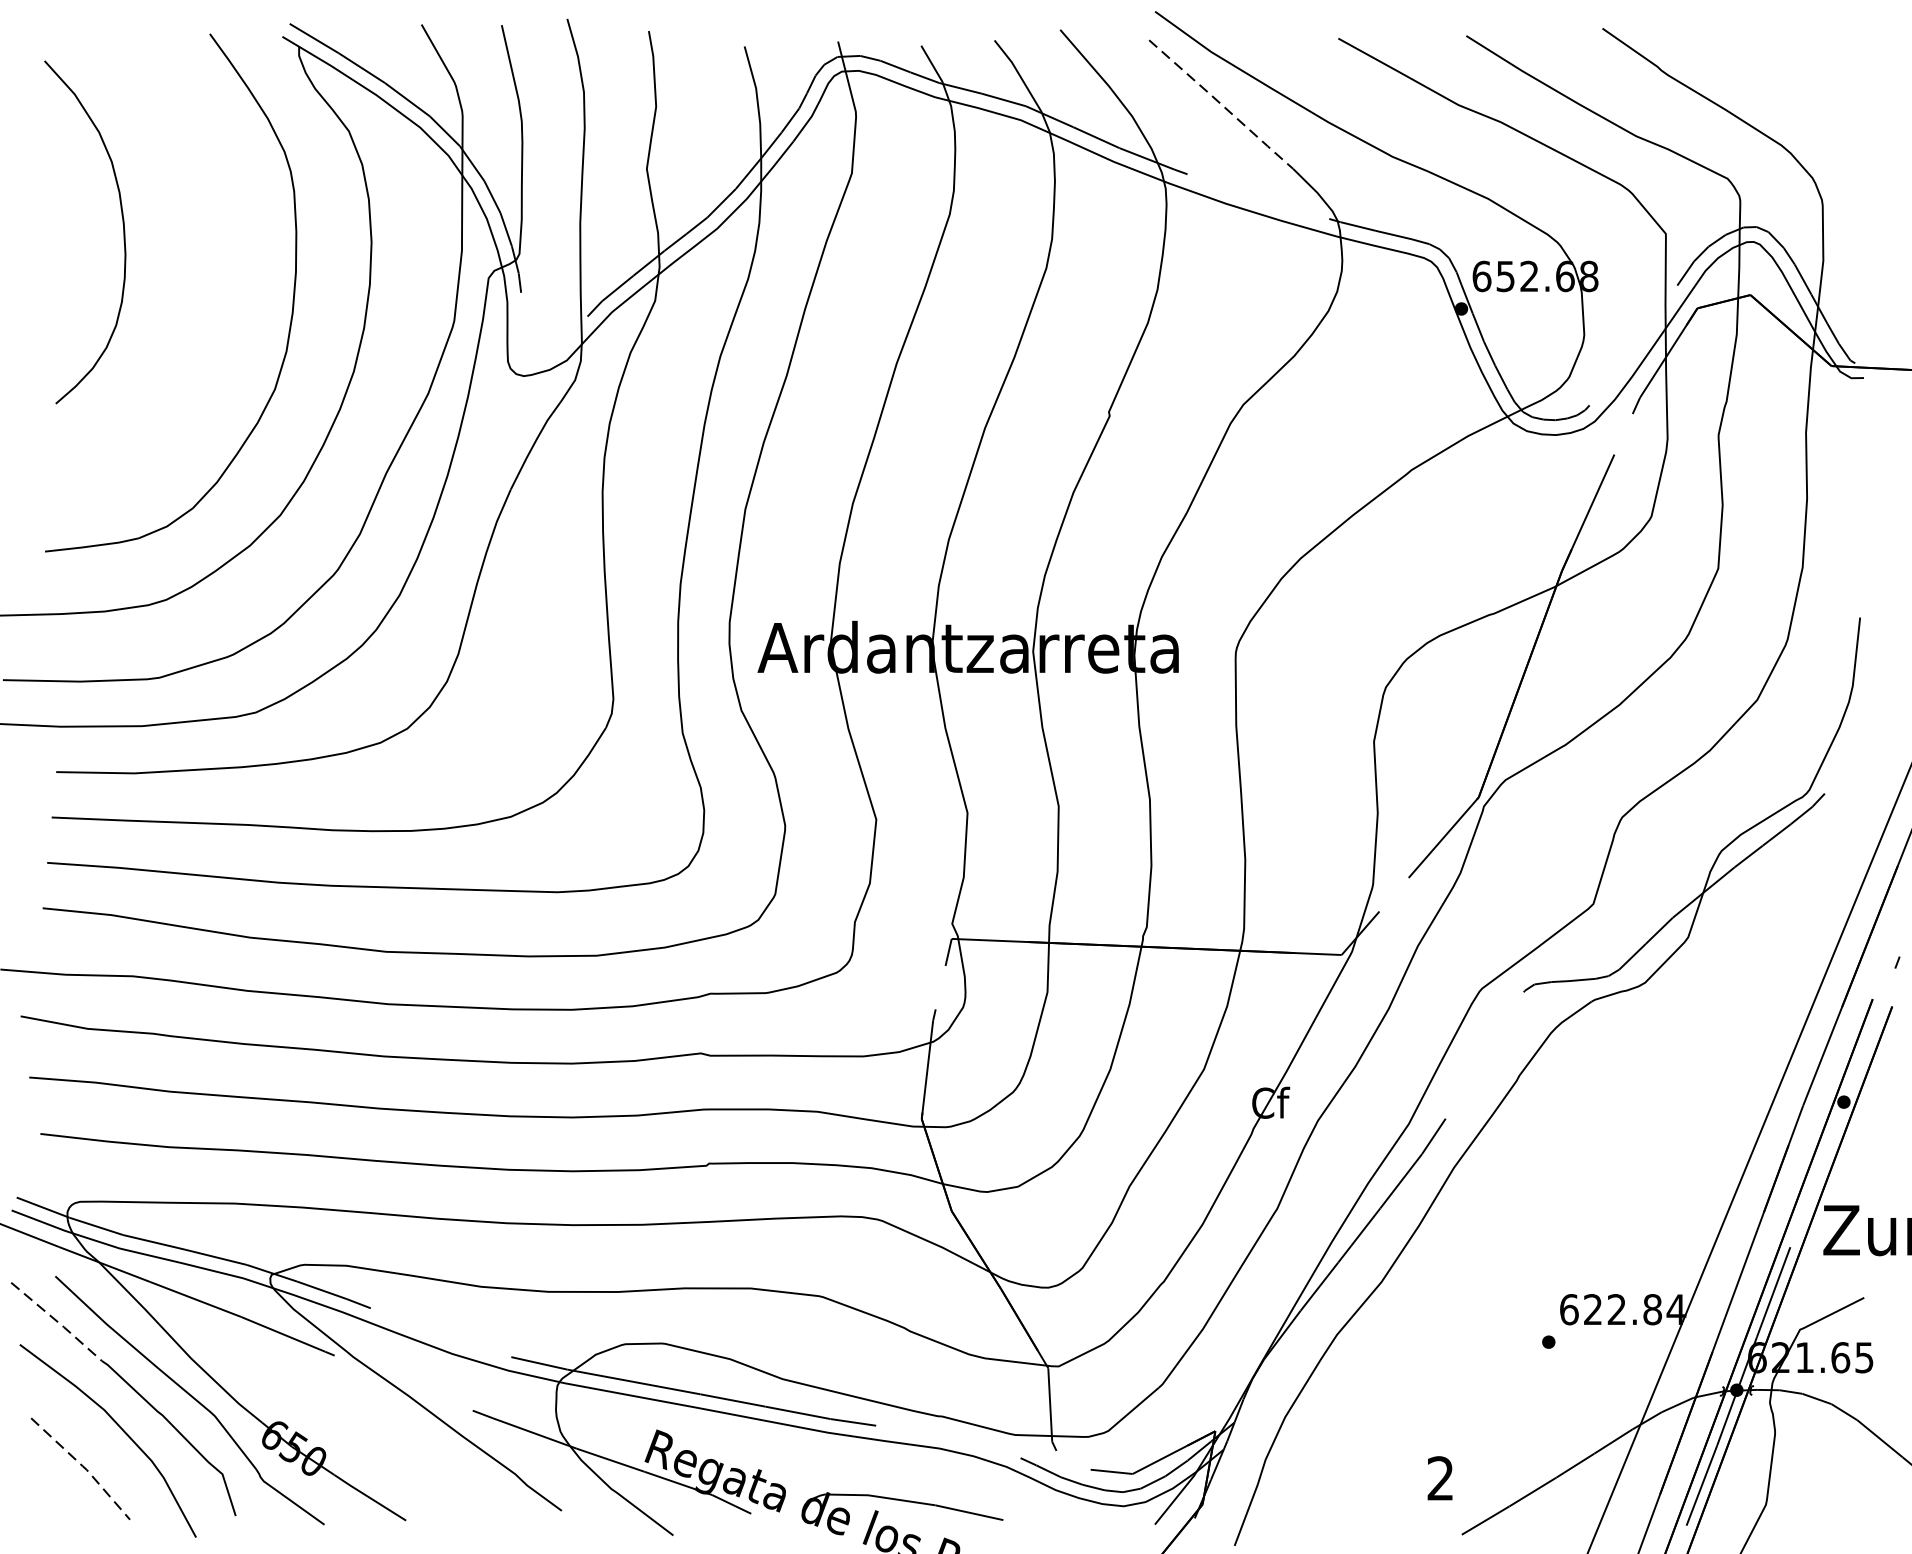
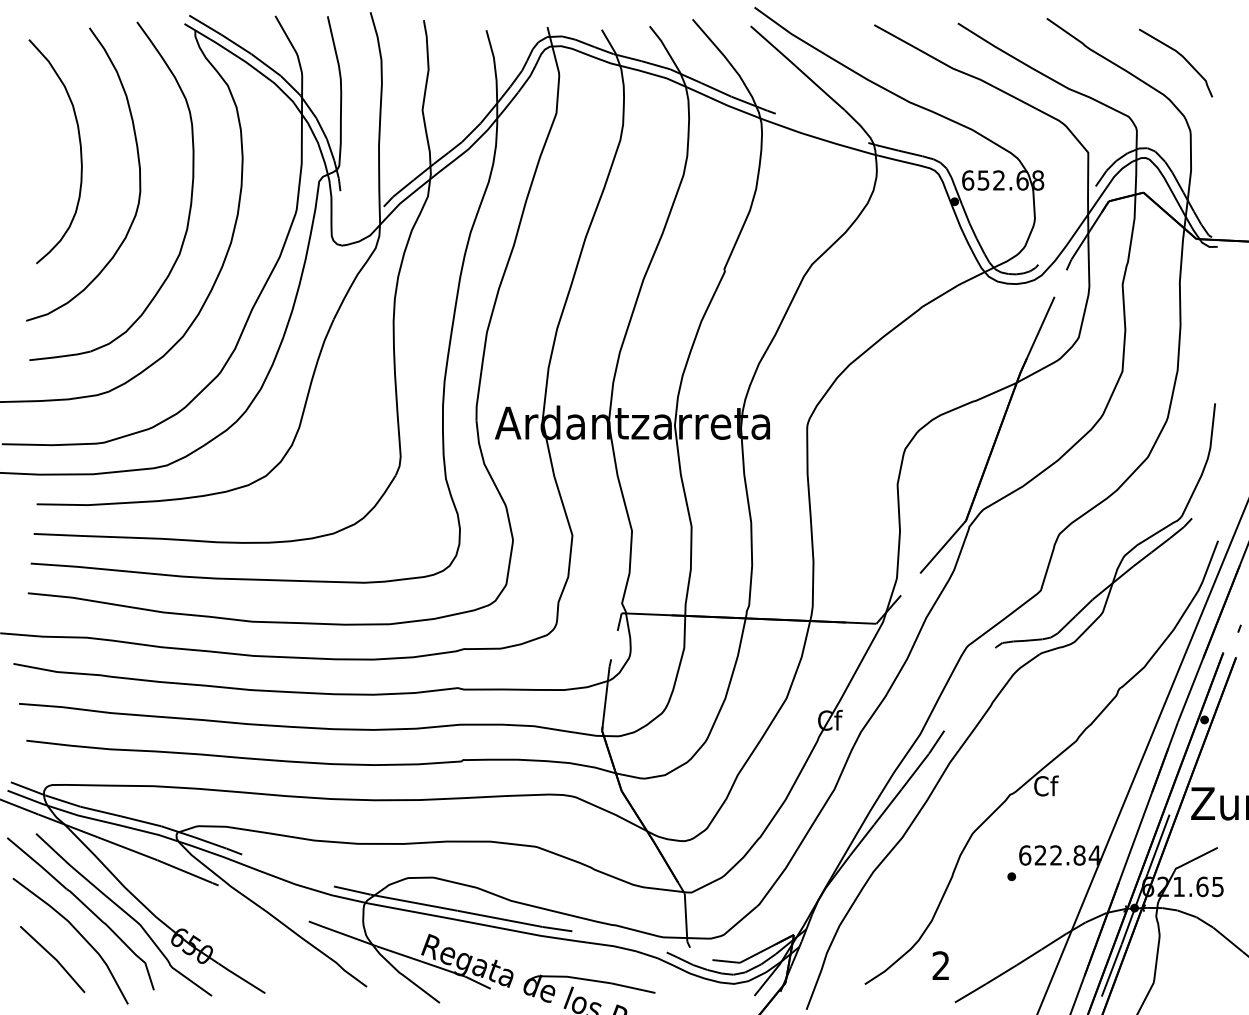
curve: (1805, 85) -> (1179, 55), added
line: (1222, 105) -> (798, 68), dashed -> solid
curve: (212, 255) -> (138, 166), added
part: (1594, 1167) -> (1041, 762), added
line: (59, 1321) -> (38, 863), dashed -> solid
line: (83, 1467) -> (54, 958), dashed -> solid

